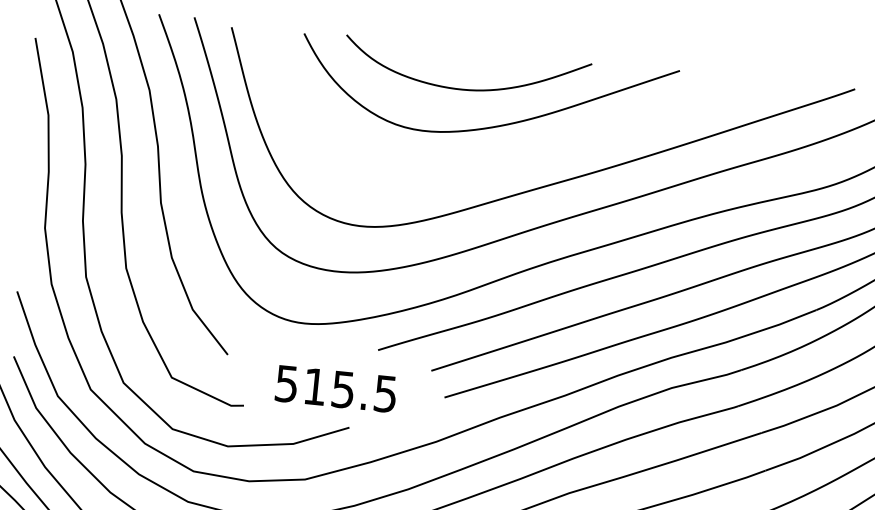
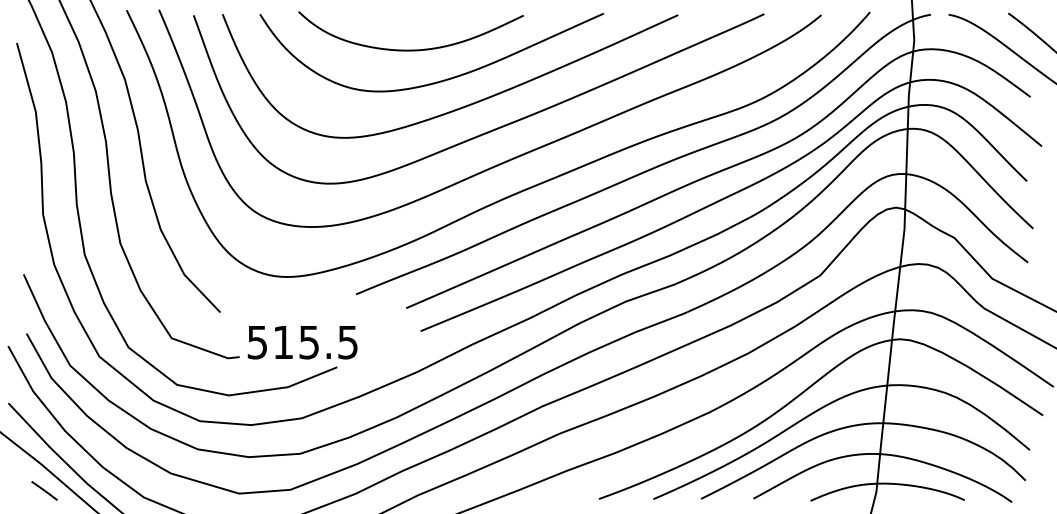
curve: (511, 157) -> (459, 107), added
text: (335, 389) -> (302, 342), moved

